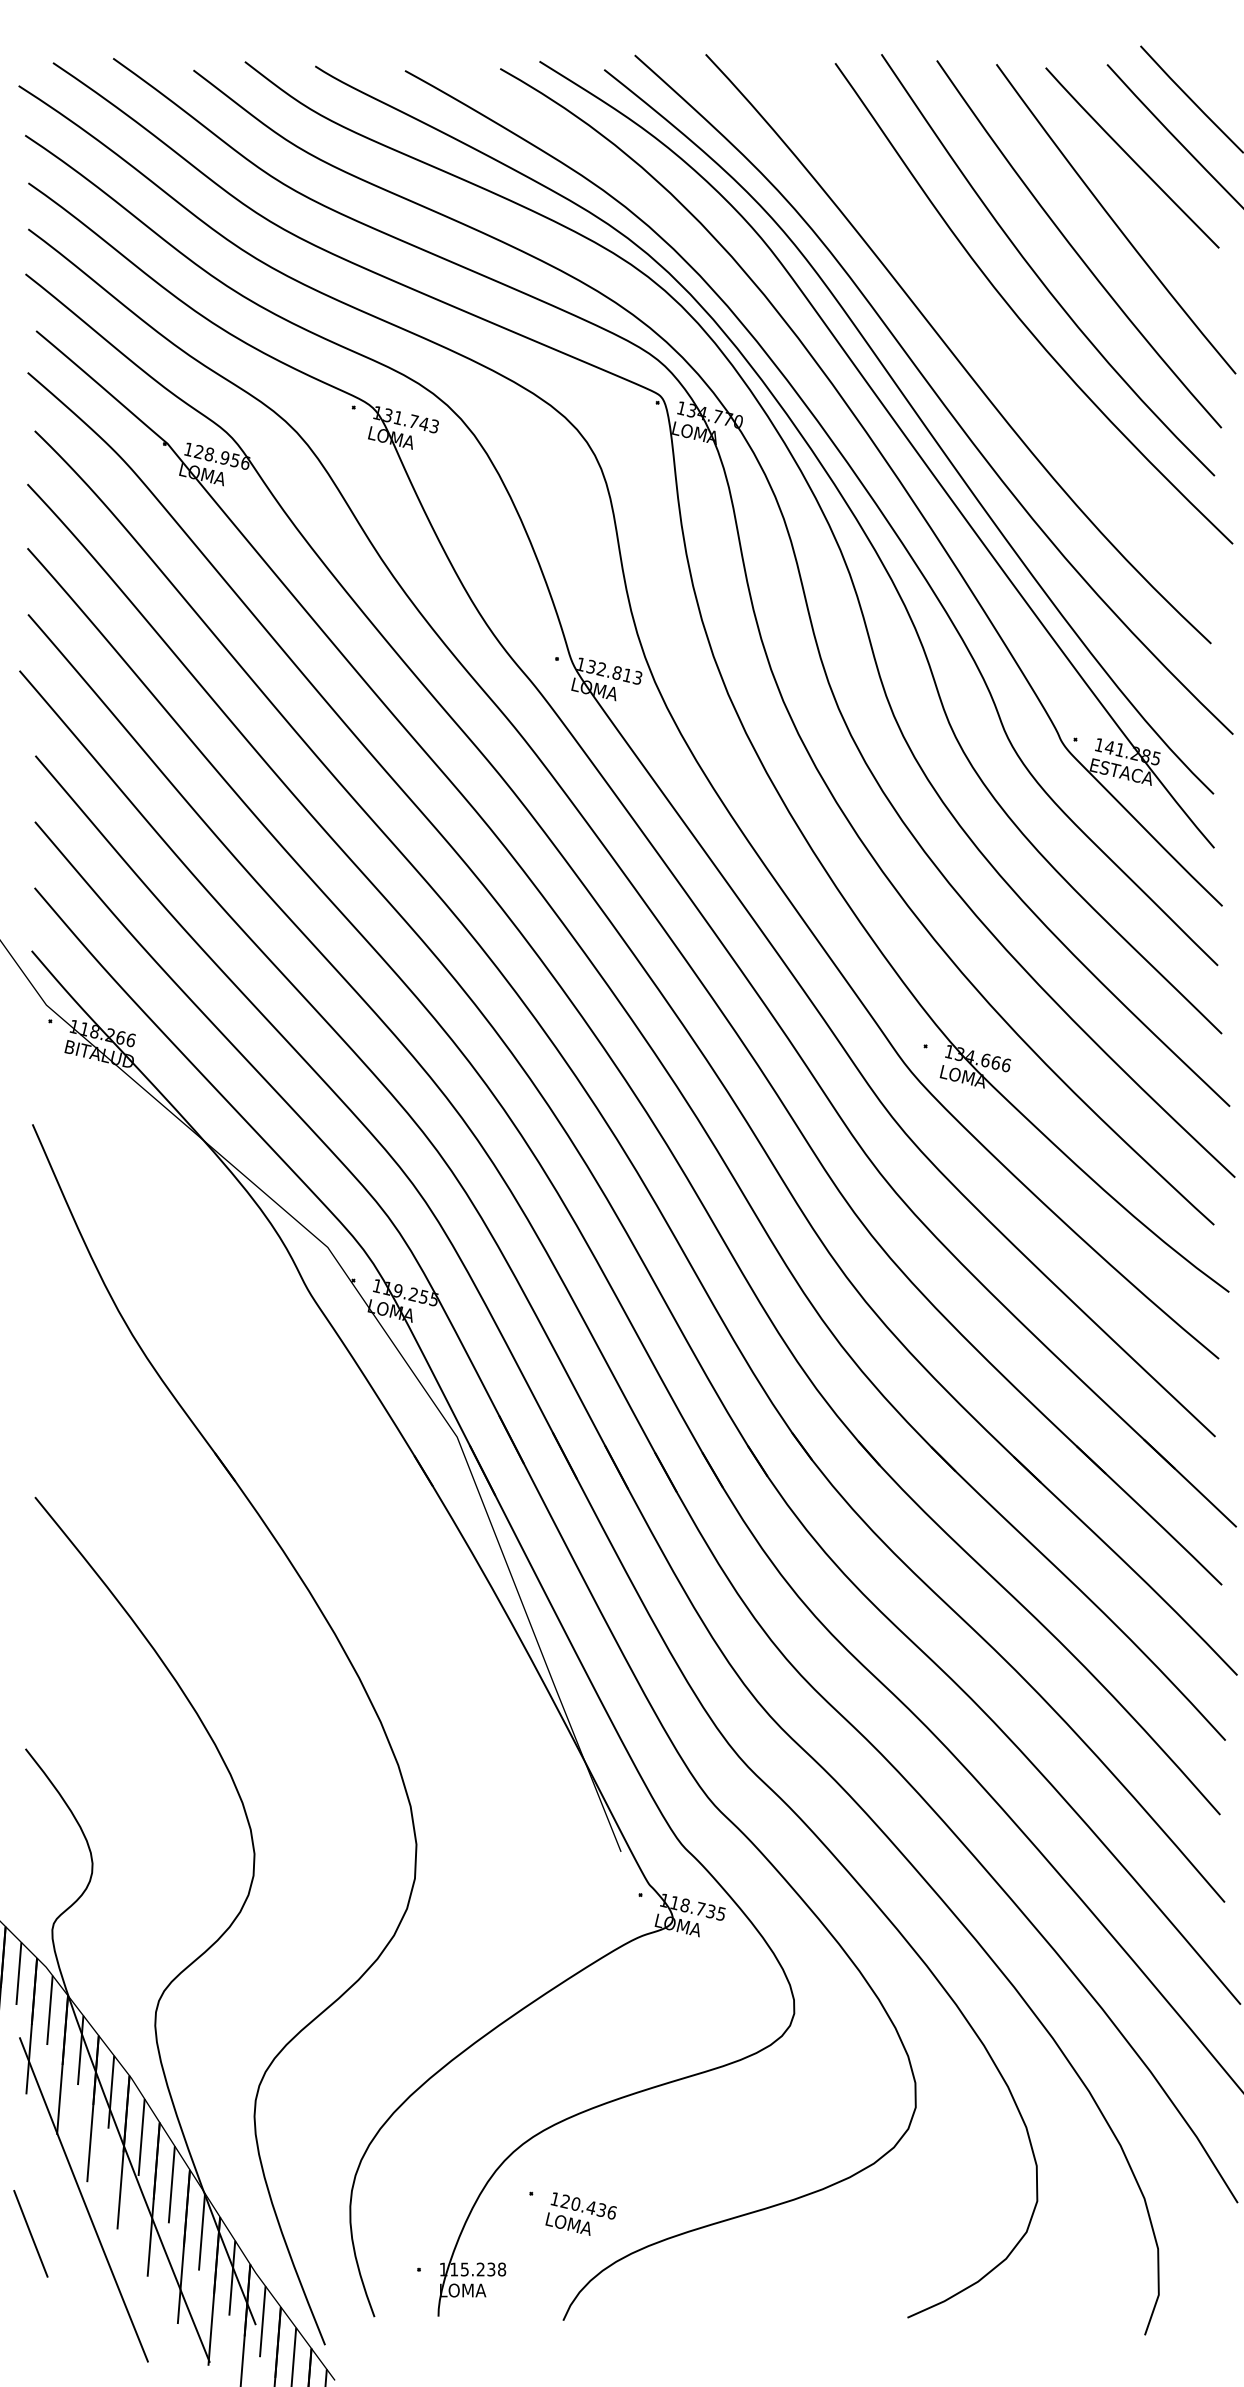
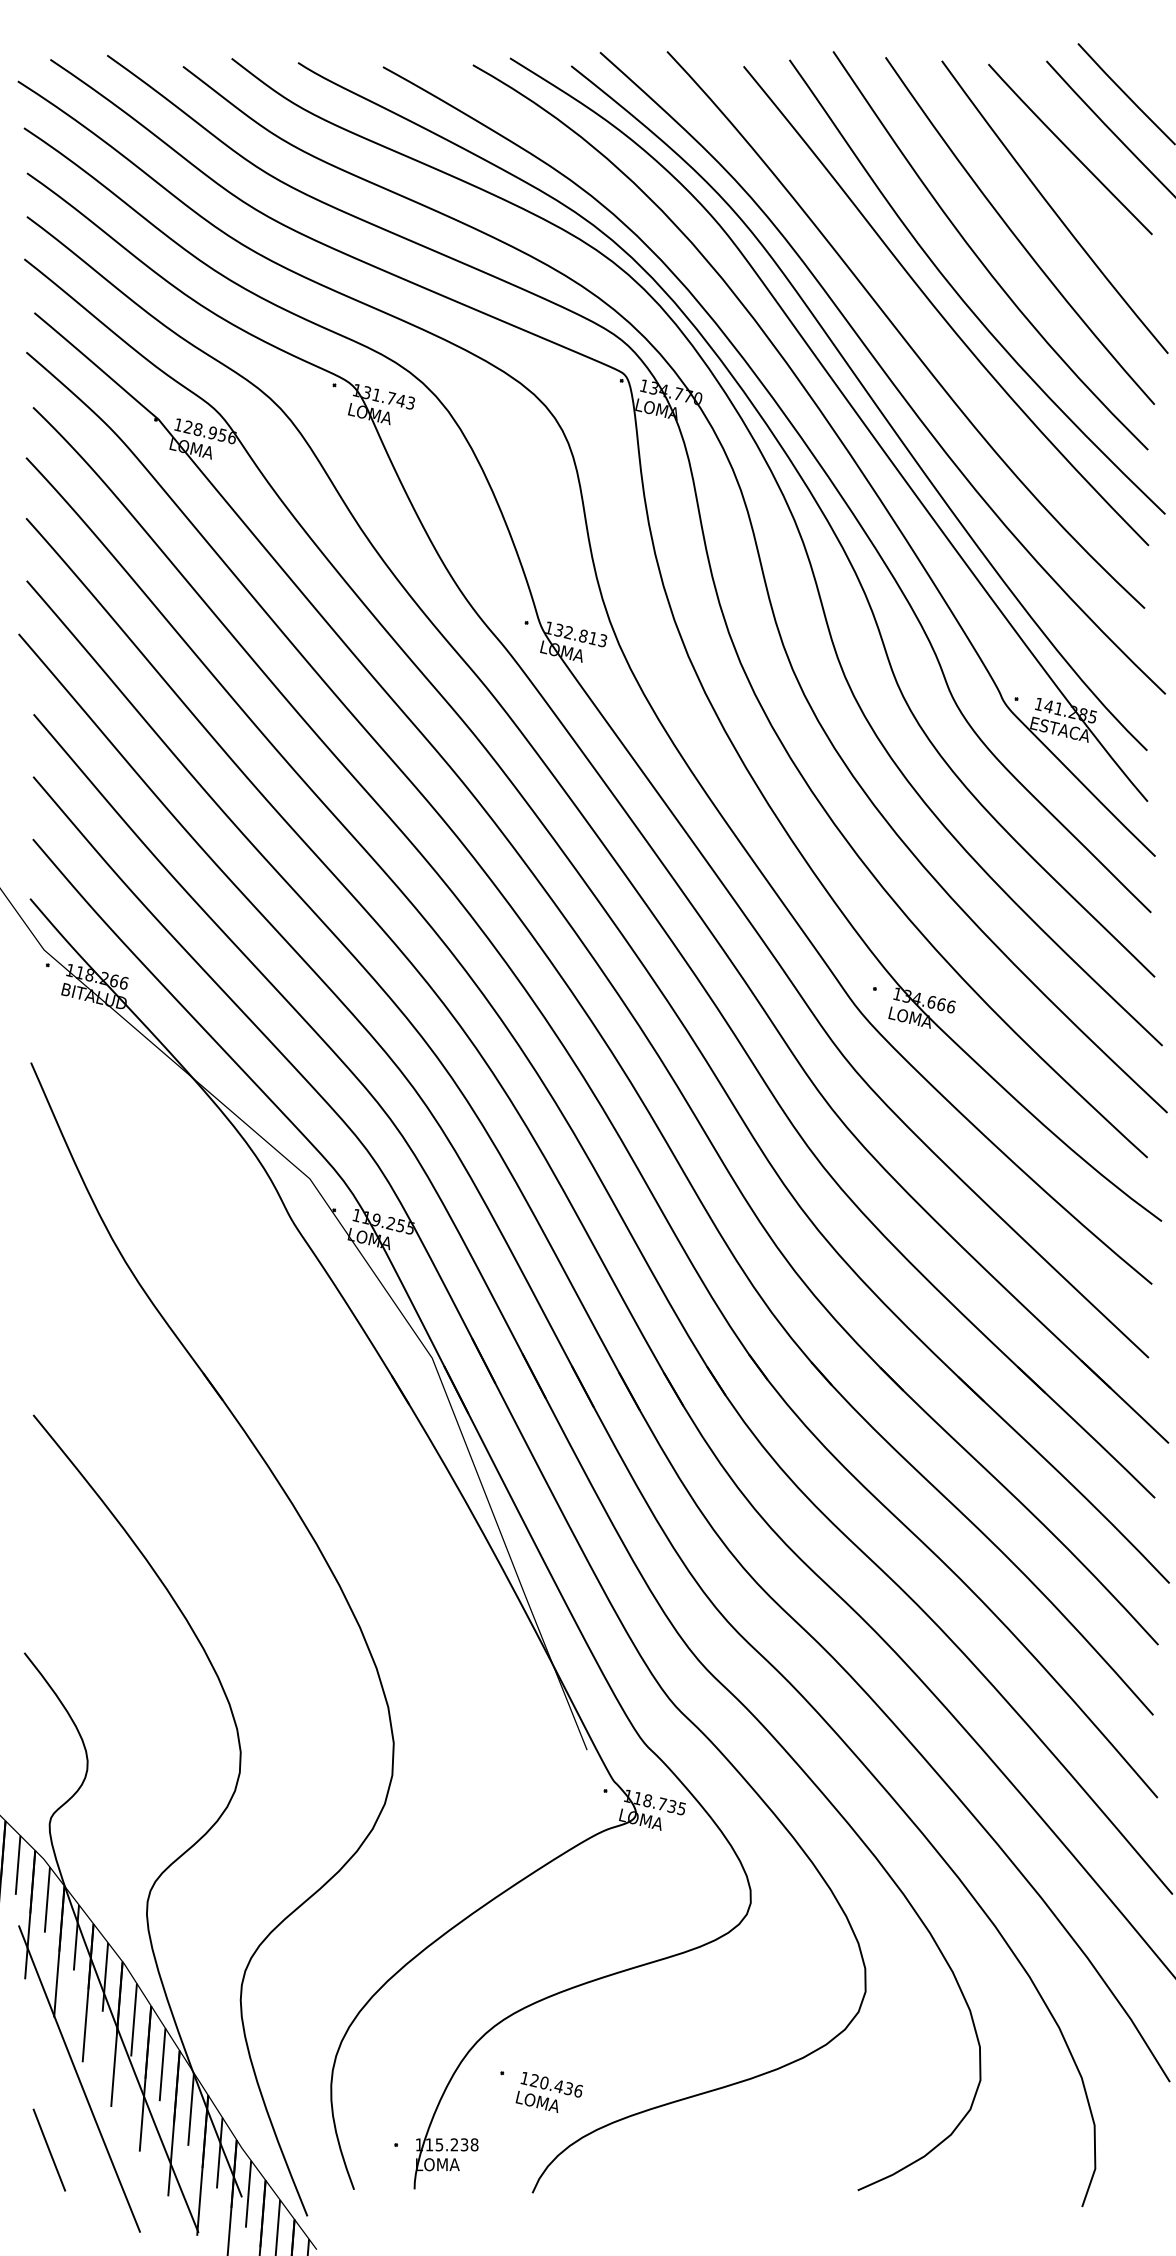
curve: (995, 330) -> (940, 312), added
line: (30, 2233) -> (49, 2149), moved

